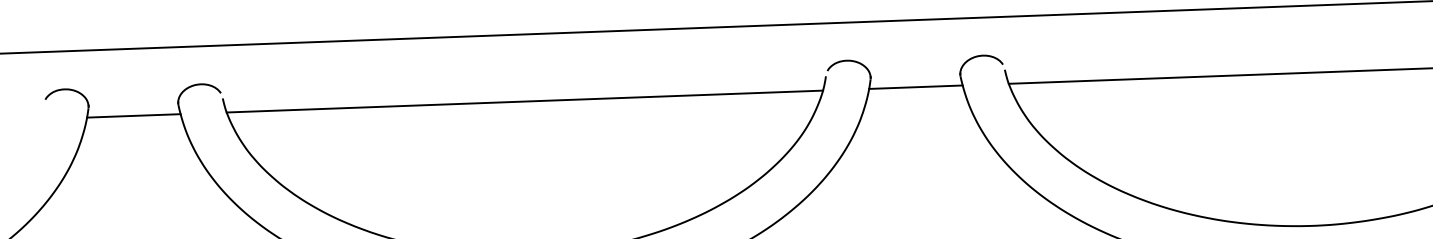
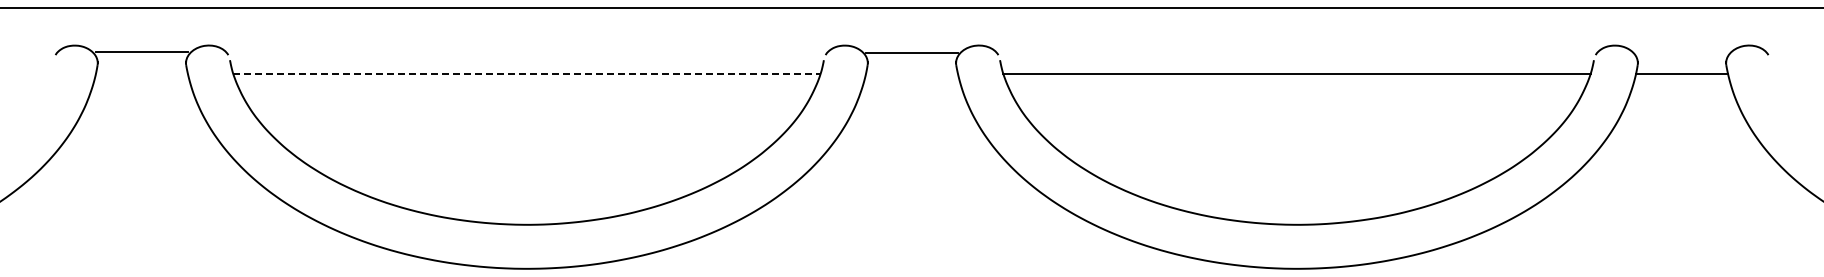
line: (915, 87) -> (911, 53), moved
line: (524, 101) -> (526, 74), solid -> dashed
line: (133, 116) -> (141, 52), moved

